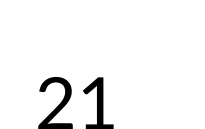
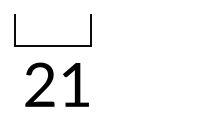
line: (70, 56) -> (52, 45), added

